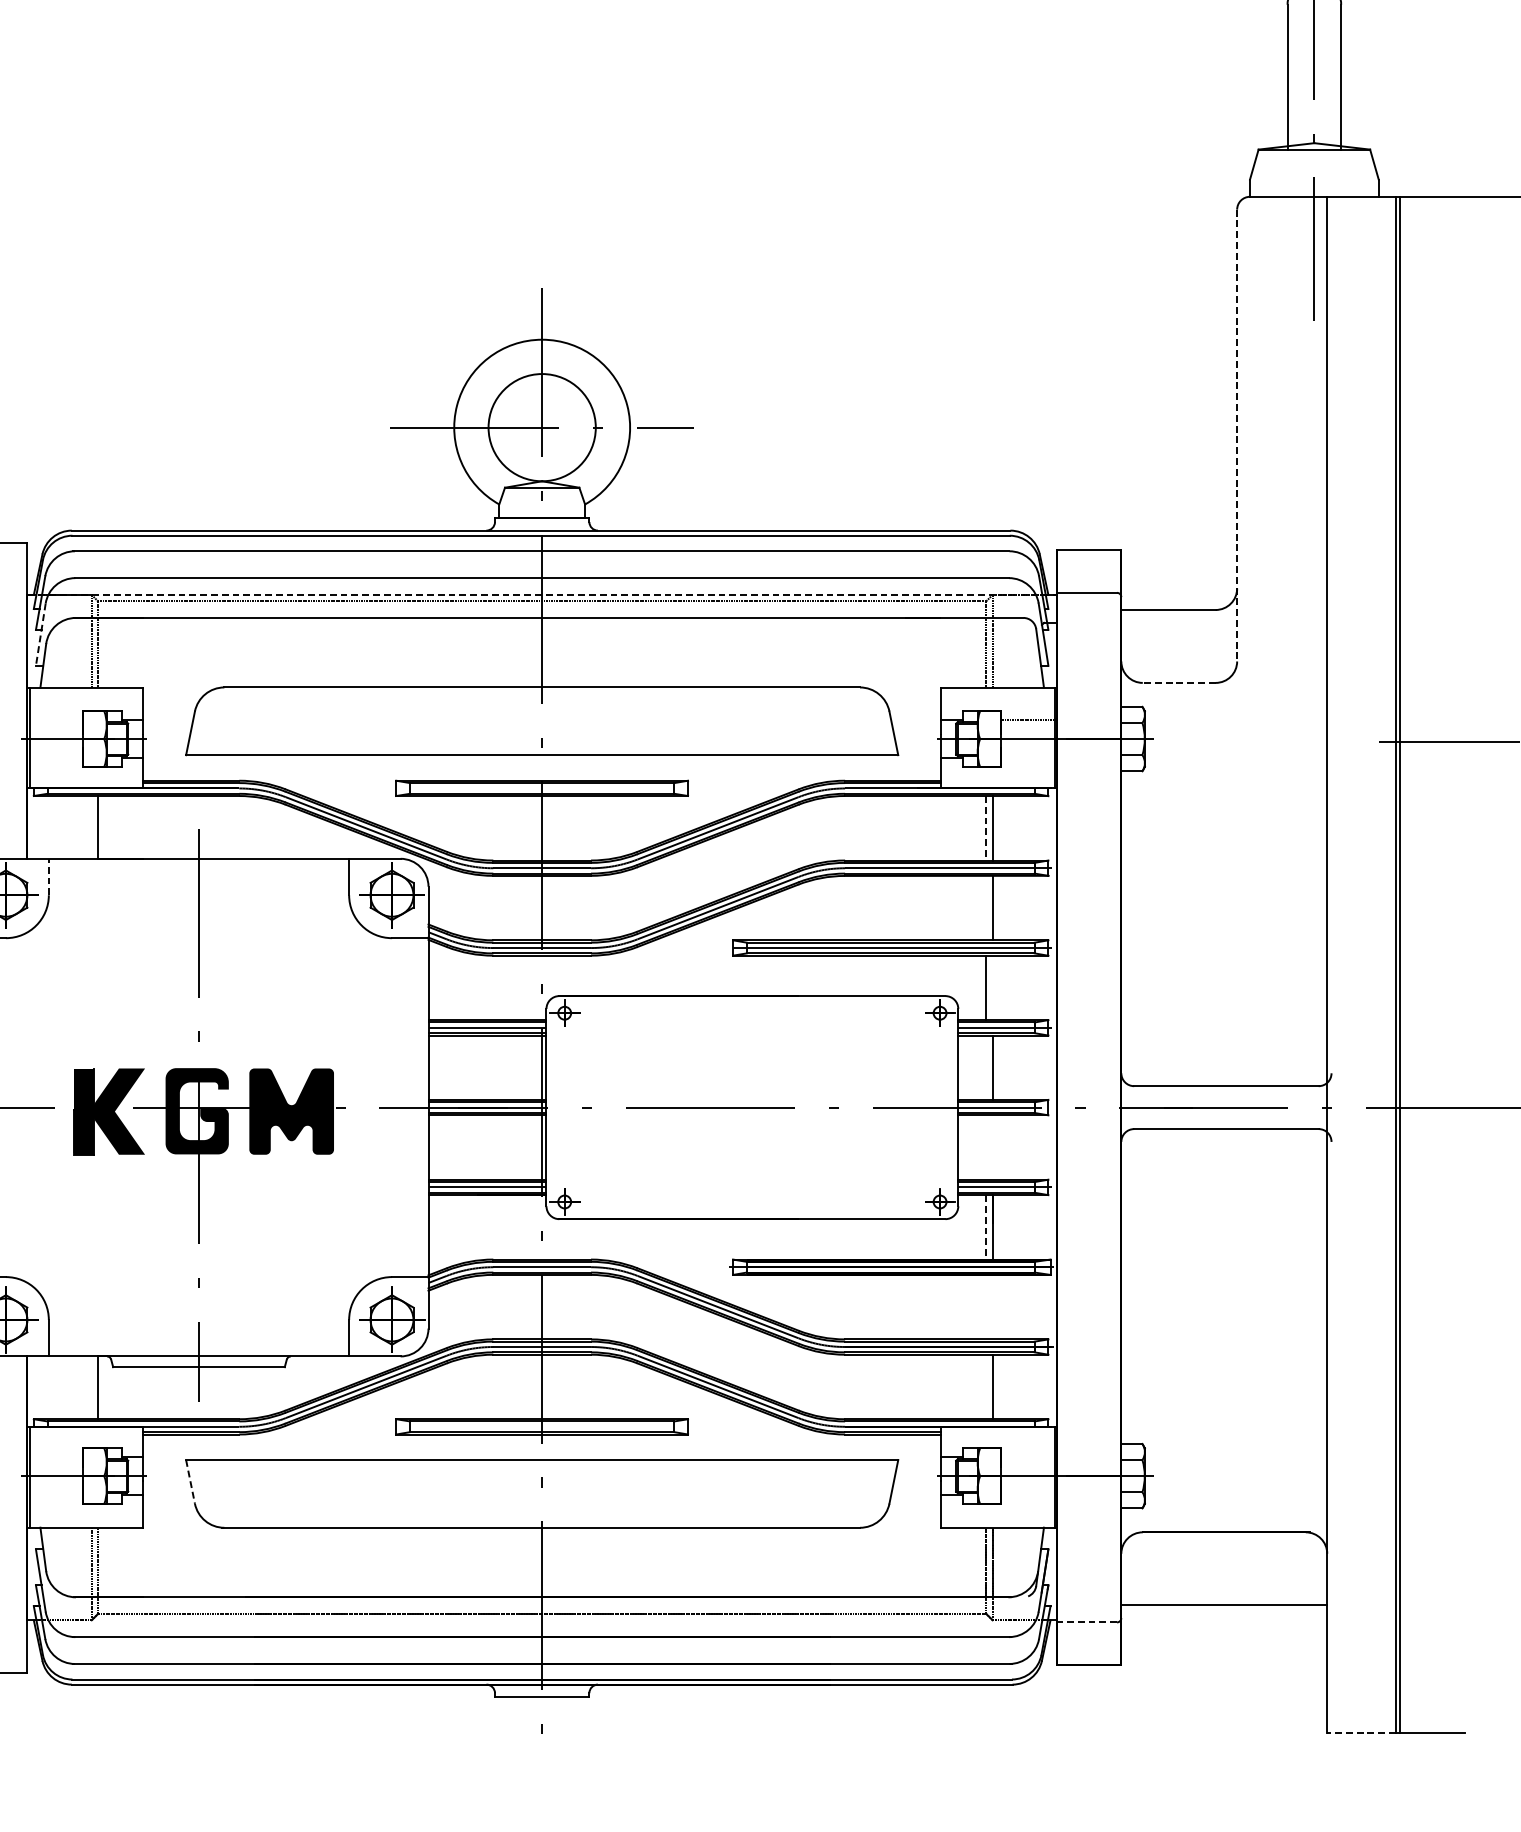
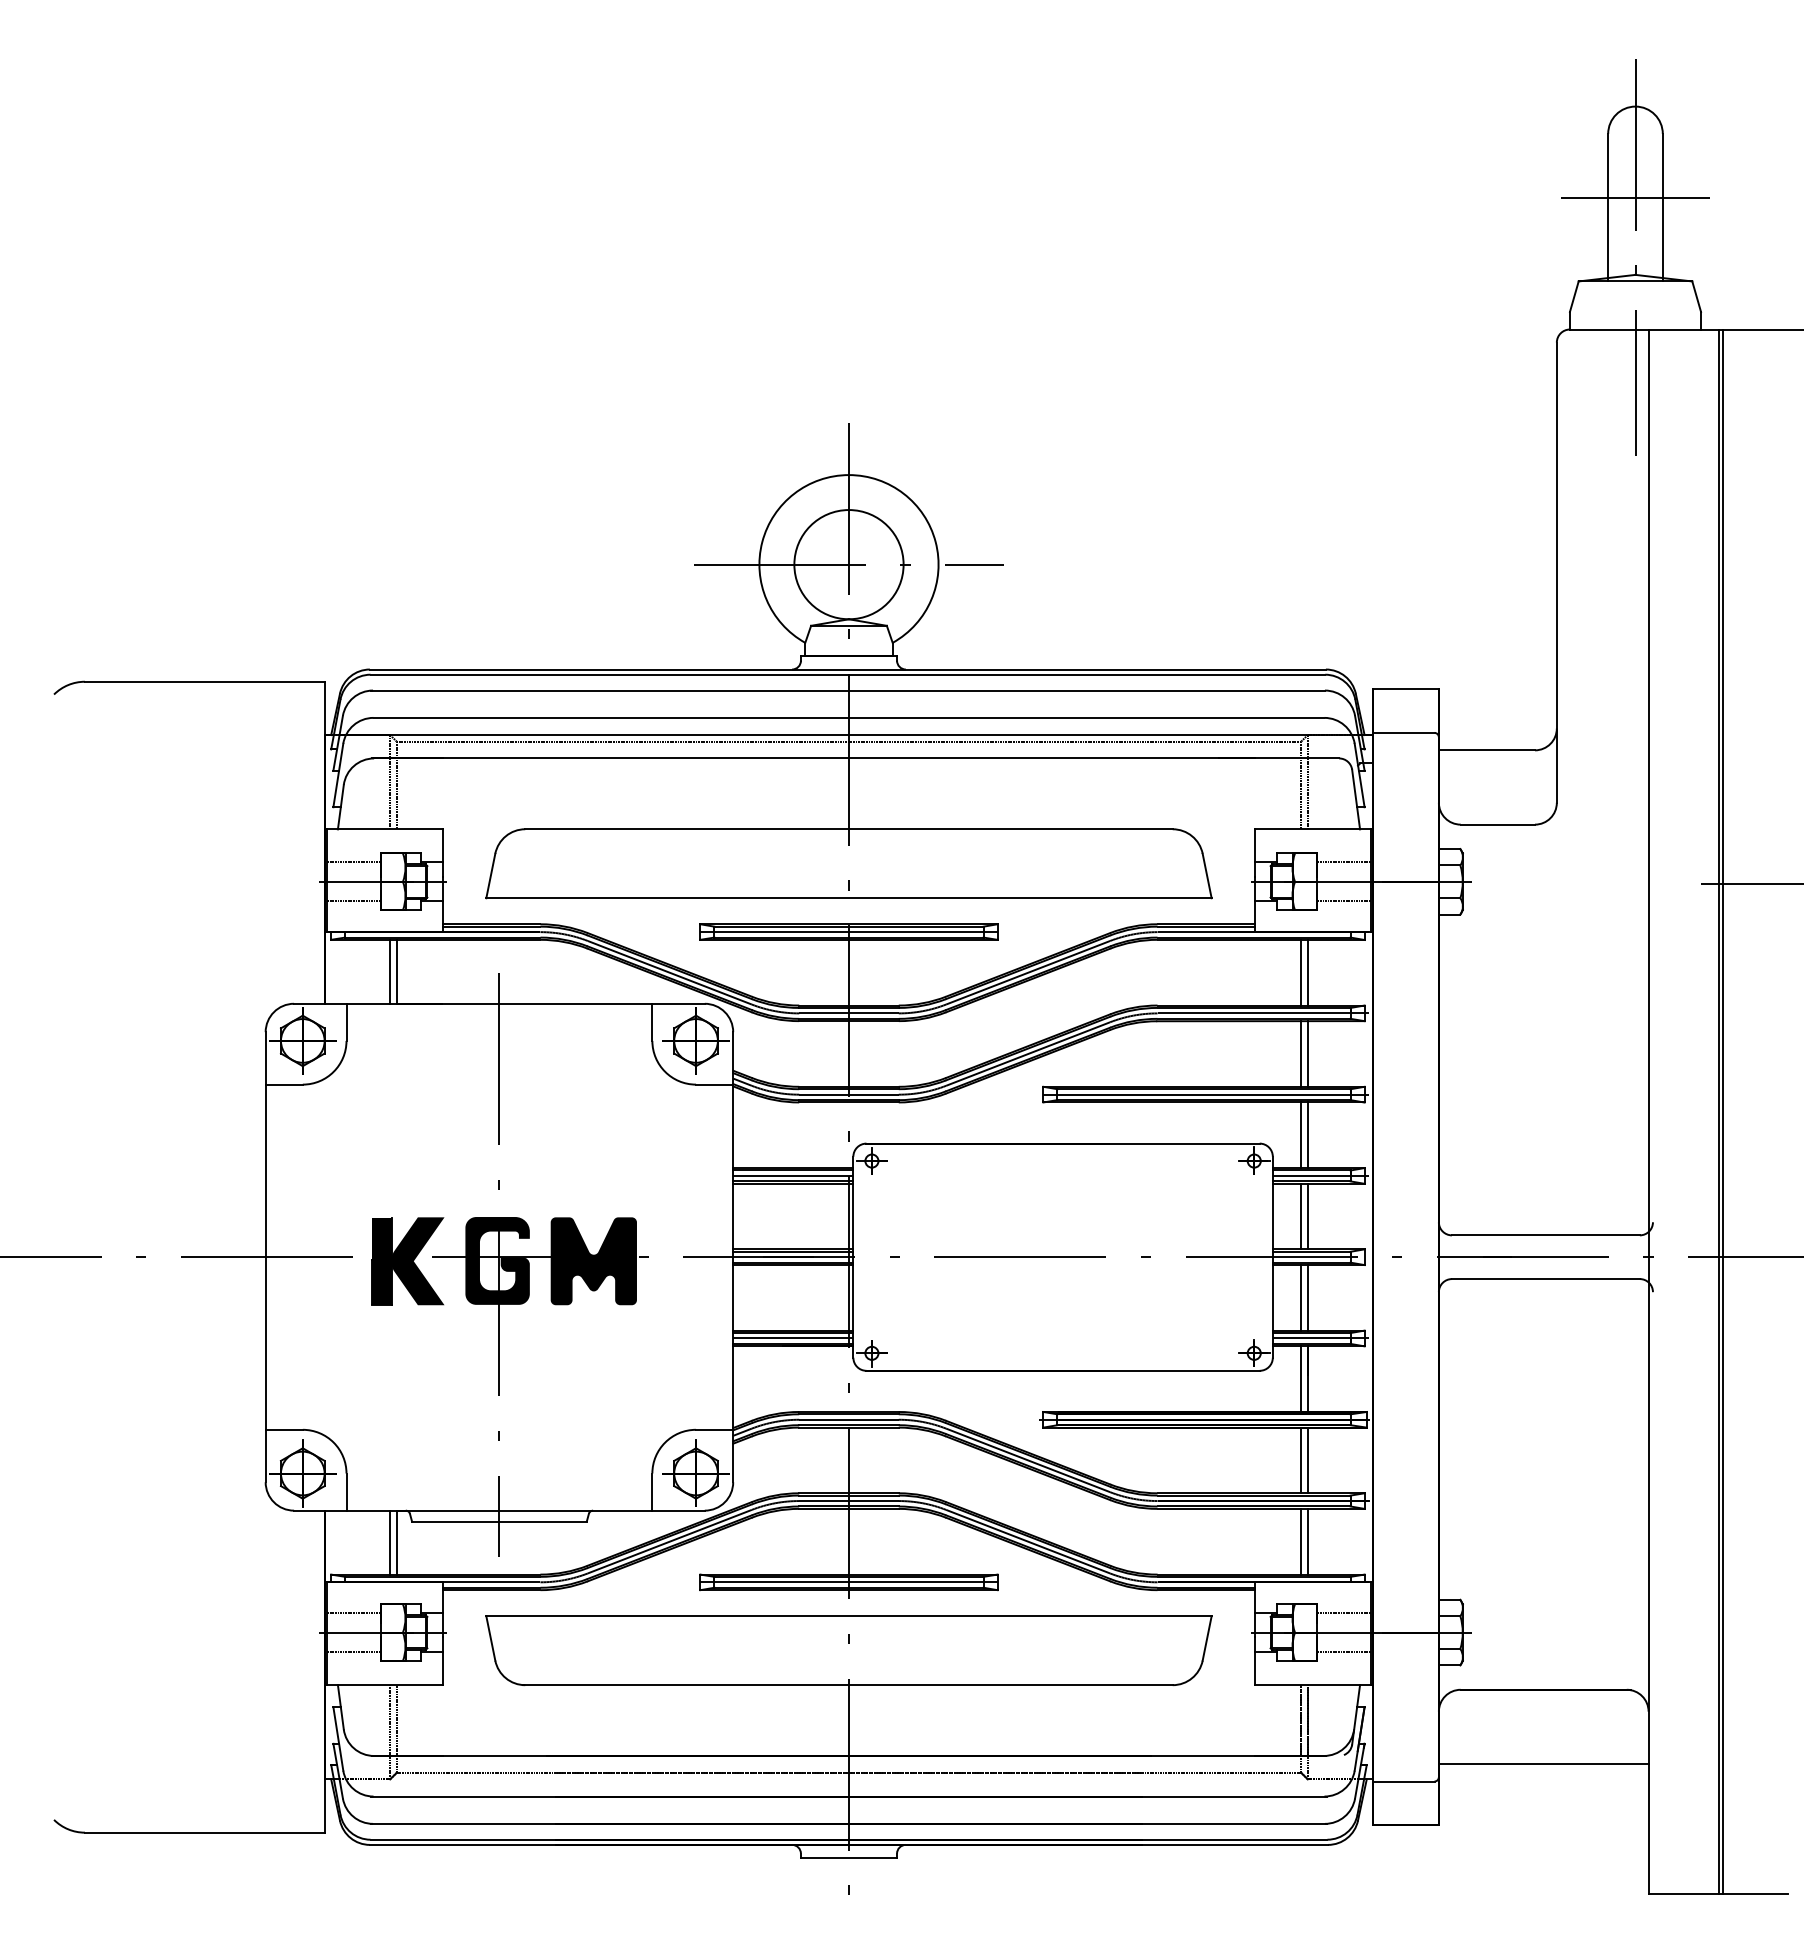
line: (1314, 68) -> (1635, 198), added
line: (1236, 436) -> (1556, 573), dashed -> solid
line: (542, 595) -> (849, 735), dashed -> solid
line: (40, 634) -> (338, 775), dashed -> solid
line: (1178, 682) -> (1497, 824), dashed -> solid
line: (54, 720) -> (352, 862), added
line: (54, 758) -> (352, 901), added
line: (1028, 758) -> (1344, 901), added
line: (541, 788) -> (848, 932), added
line: (92, 827) -> (390, 971), added
line: (986, 828) -> (1301, 972), dashed -> solid
line: (48, 877) -> (346, 1022), dashed -> solid
line: (986, 907) -> (1301, 1053), added
line: (992, 988) -> (1307, 1135), added
line: (986, 1067) -> (1301, 1216), added
line: (986, 1147) -> (1301, 1297), added
line: (992, 1147) -> (1307, 1297), added
line: (986, 1227) -> (1301, 1379), dashed -> solid
line: (986, 1307) -> (1301, 1460), added
line: (992, 1307) -> (1307, 1460), added
line: (986, 1386) -> (1301, 1541), added
line: (92, 1387) -> (390, 1542), added
line: (541, 1426) -> (848, 1582), added
line: (54, 1456) -> (352, 1612), added
line: (1028, 1456) -> (1344, 1612), added
line: (190, 1481) -> (490, 1638), dashed -> solid
line: (54, 1495) -> (352, 1652), added
line: (1028, 1495) -> (1344, 1652), added
line: (1086, 1622) -> (1403, 1781), dashed -> solid
line: (1361, 1732) -> (1683, 1893), dashed -> solid

